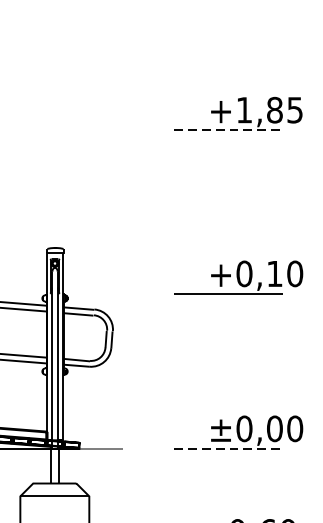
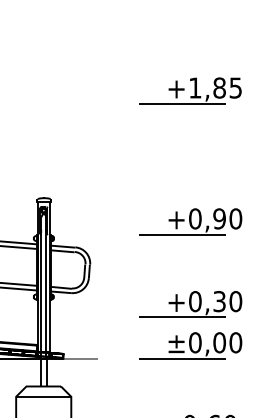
line: (228, 130) -> (182, 104), dashed -> solid
text: (274, 273) -> (219, 218), +0,10 -> +0,90
part: (238, 380) -> (190, 304), added
line: (228, 448) -> (182, 358), dashed -> solid

